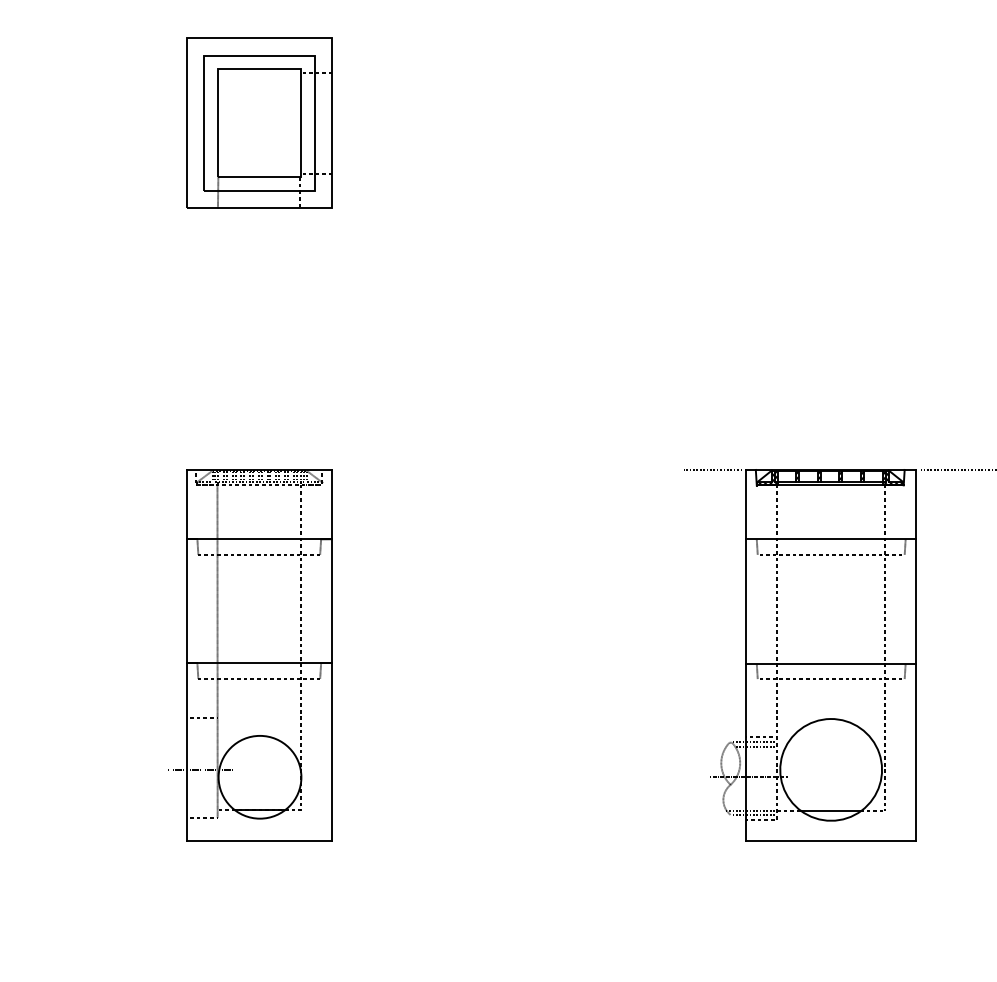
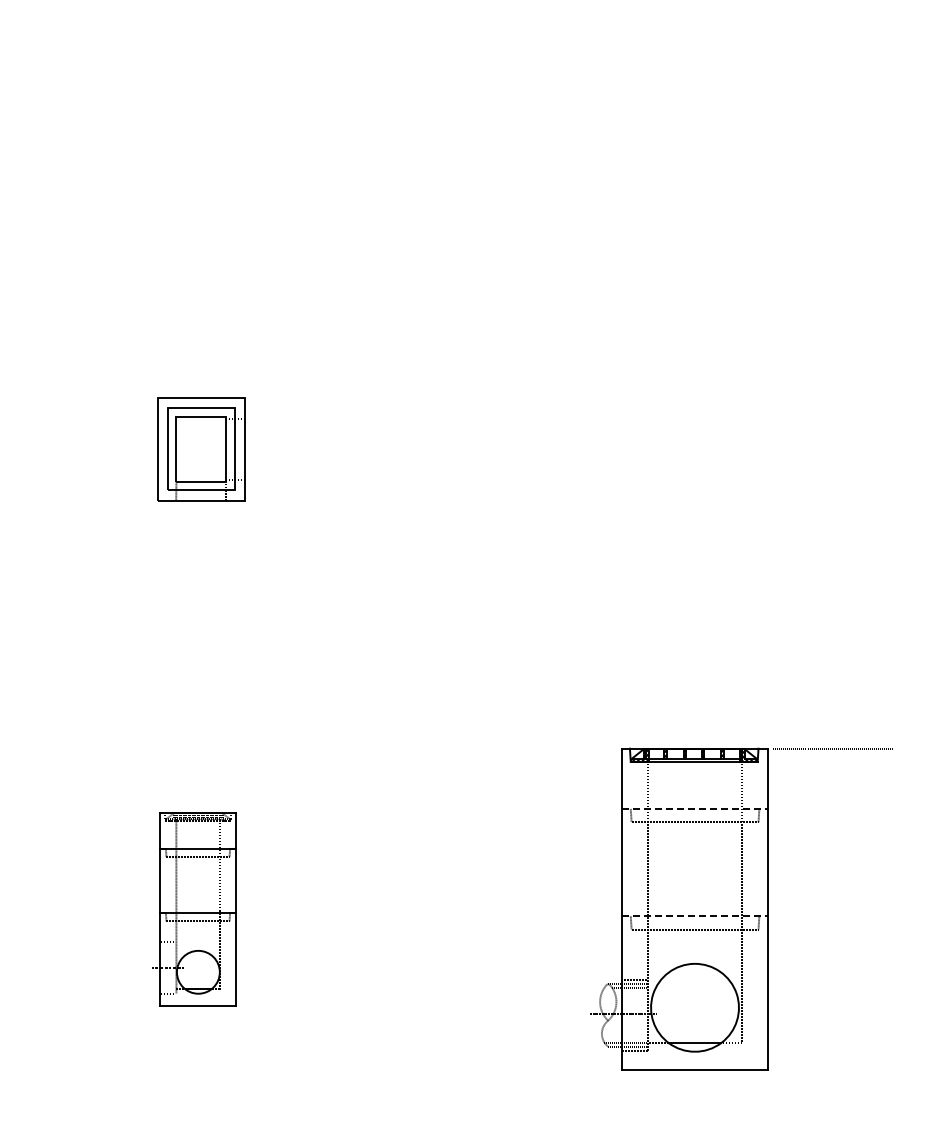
part: (259, 123) -> (201, 449), size x0.7
line: (713, 469) -> (593, 748), removed
line: (831, 539) -> (695, 808), solid -> dashed
part: (250, 656) -> (193, 909), size x0.6
line: (831, 664) -> (695, 916), solid -> dashed

